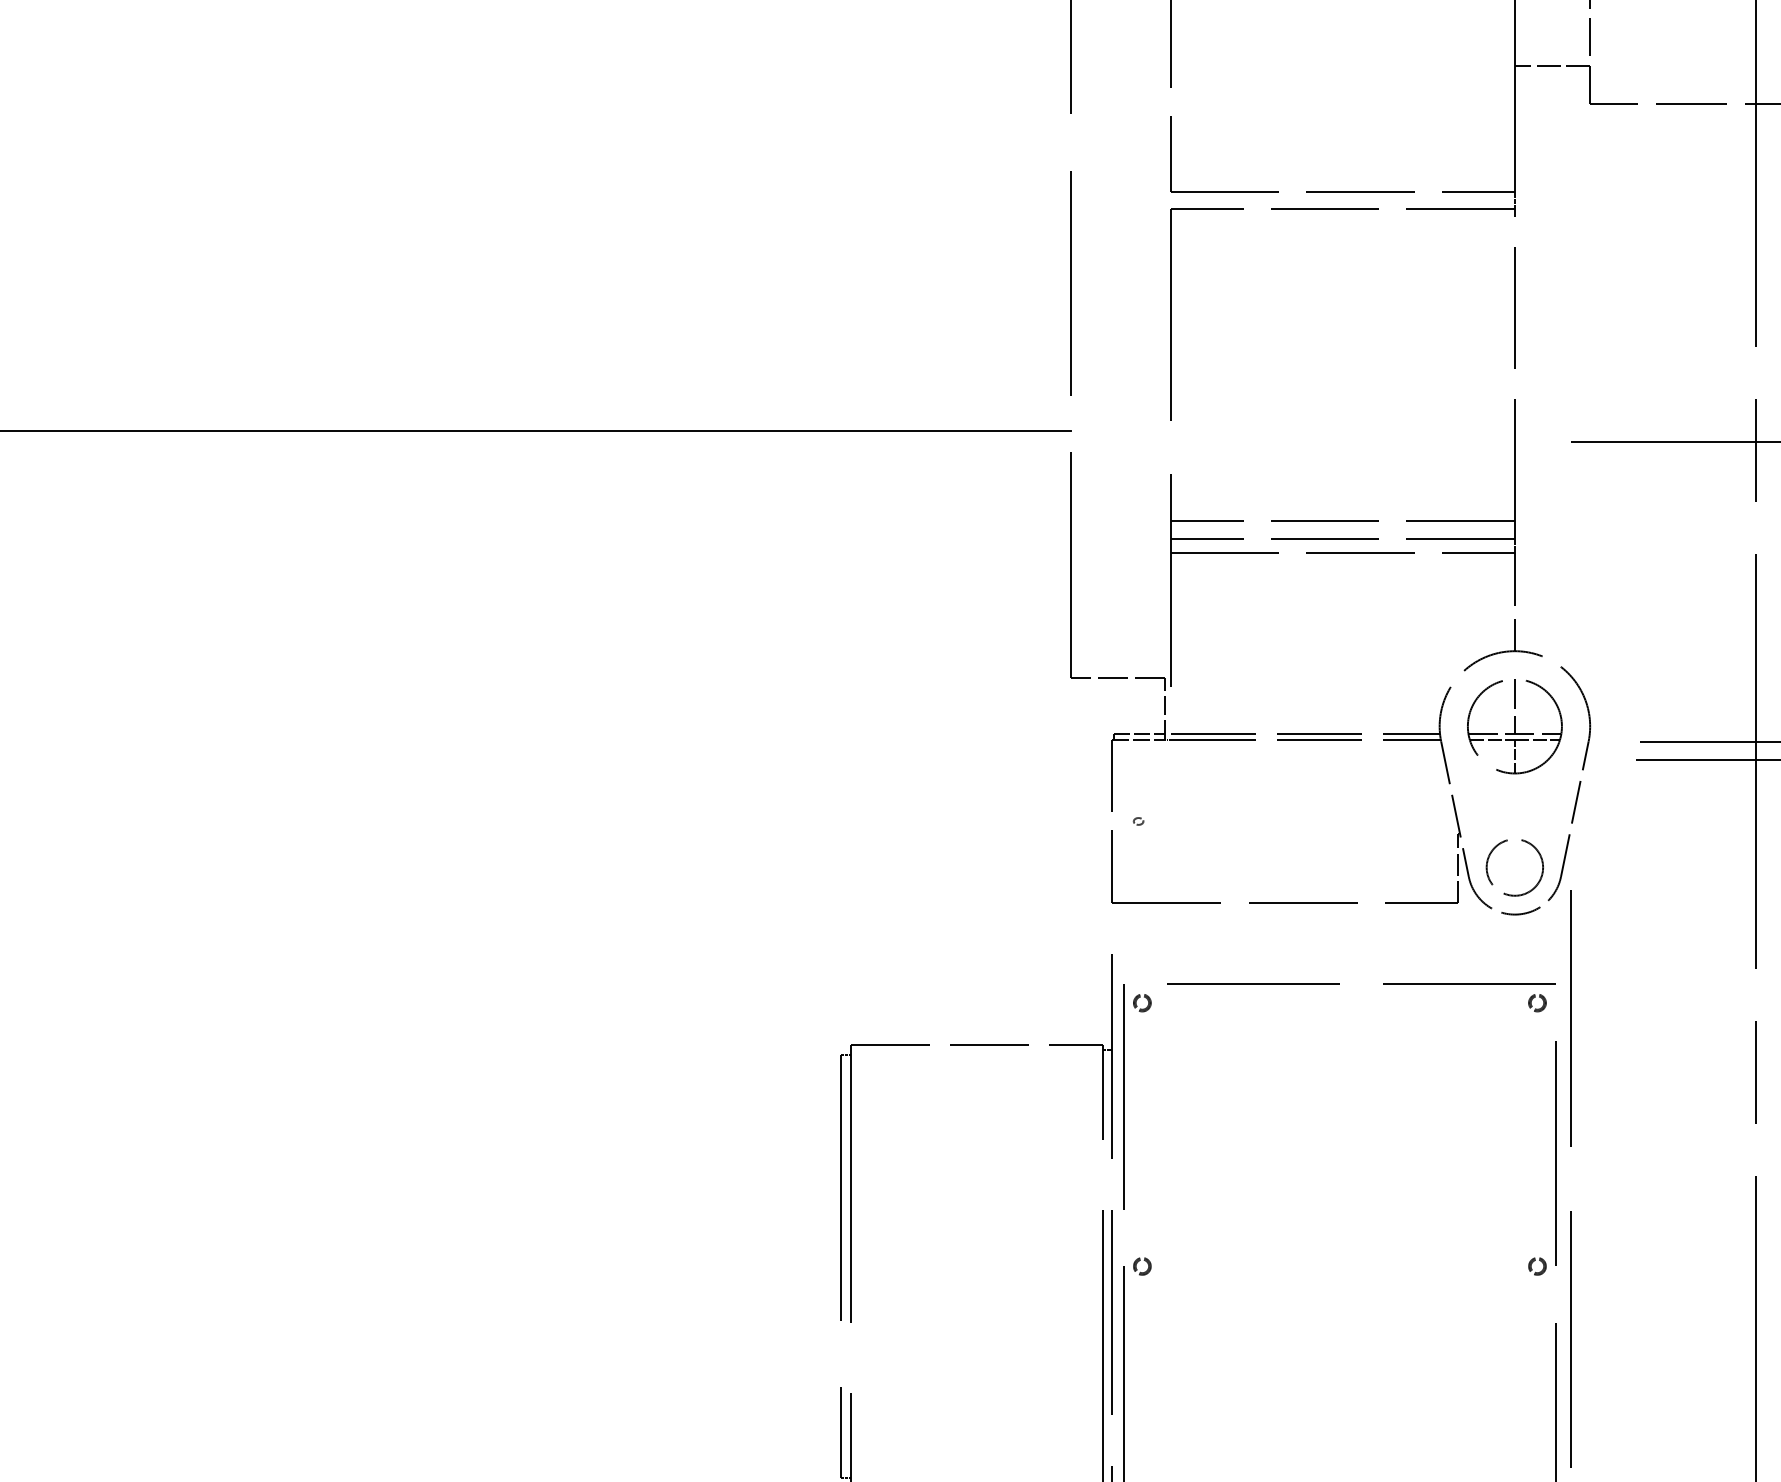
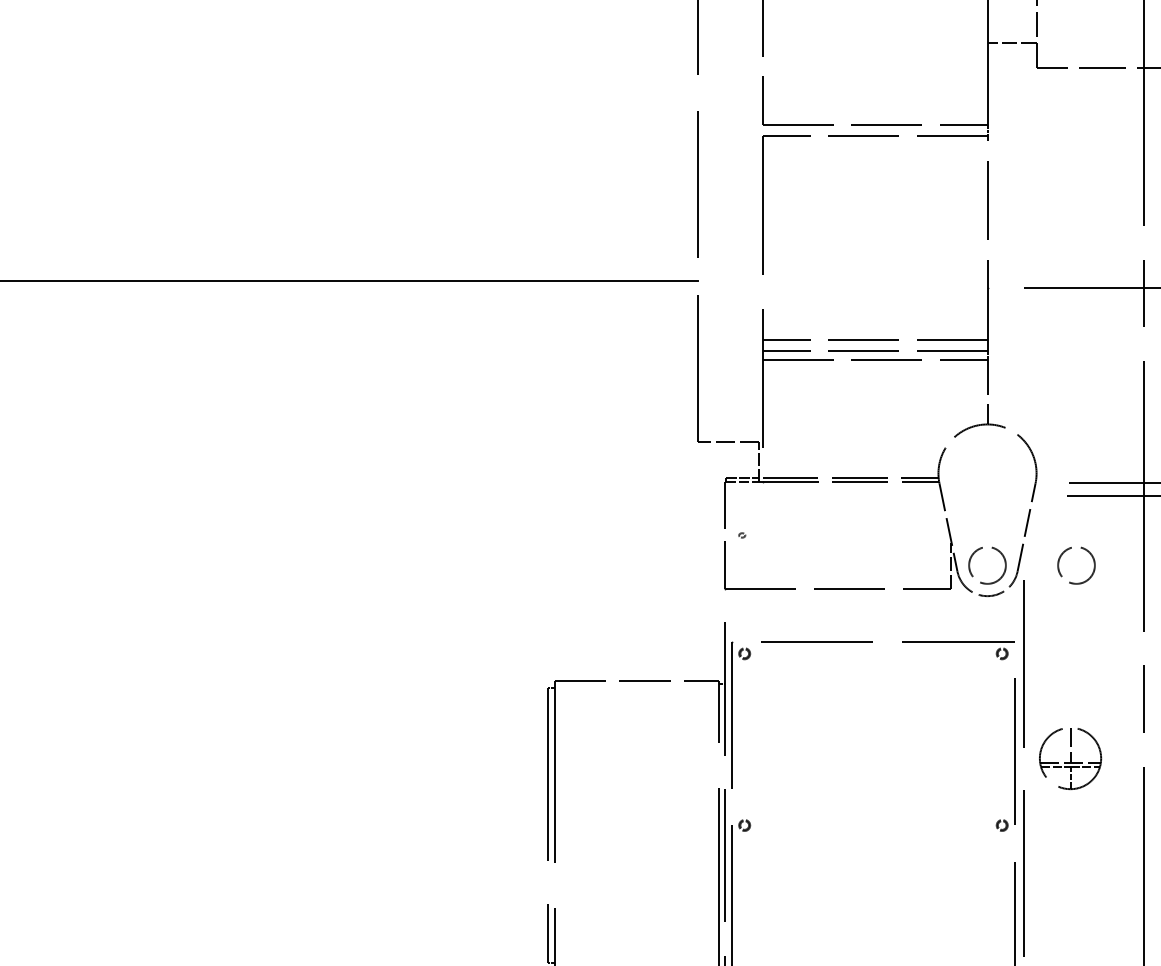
part: (1514, 727) -> (1070, 759), moved
circle: (1651, 867) -> (1076, 565), added

